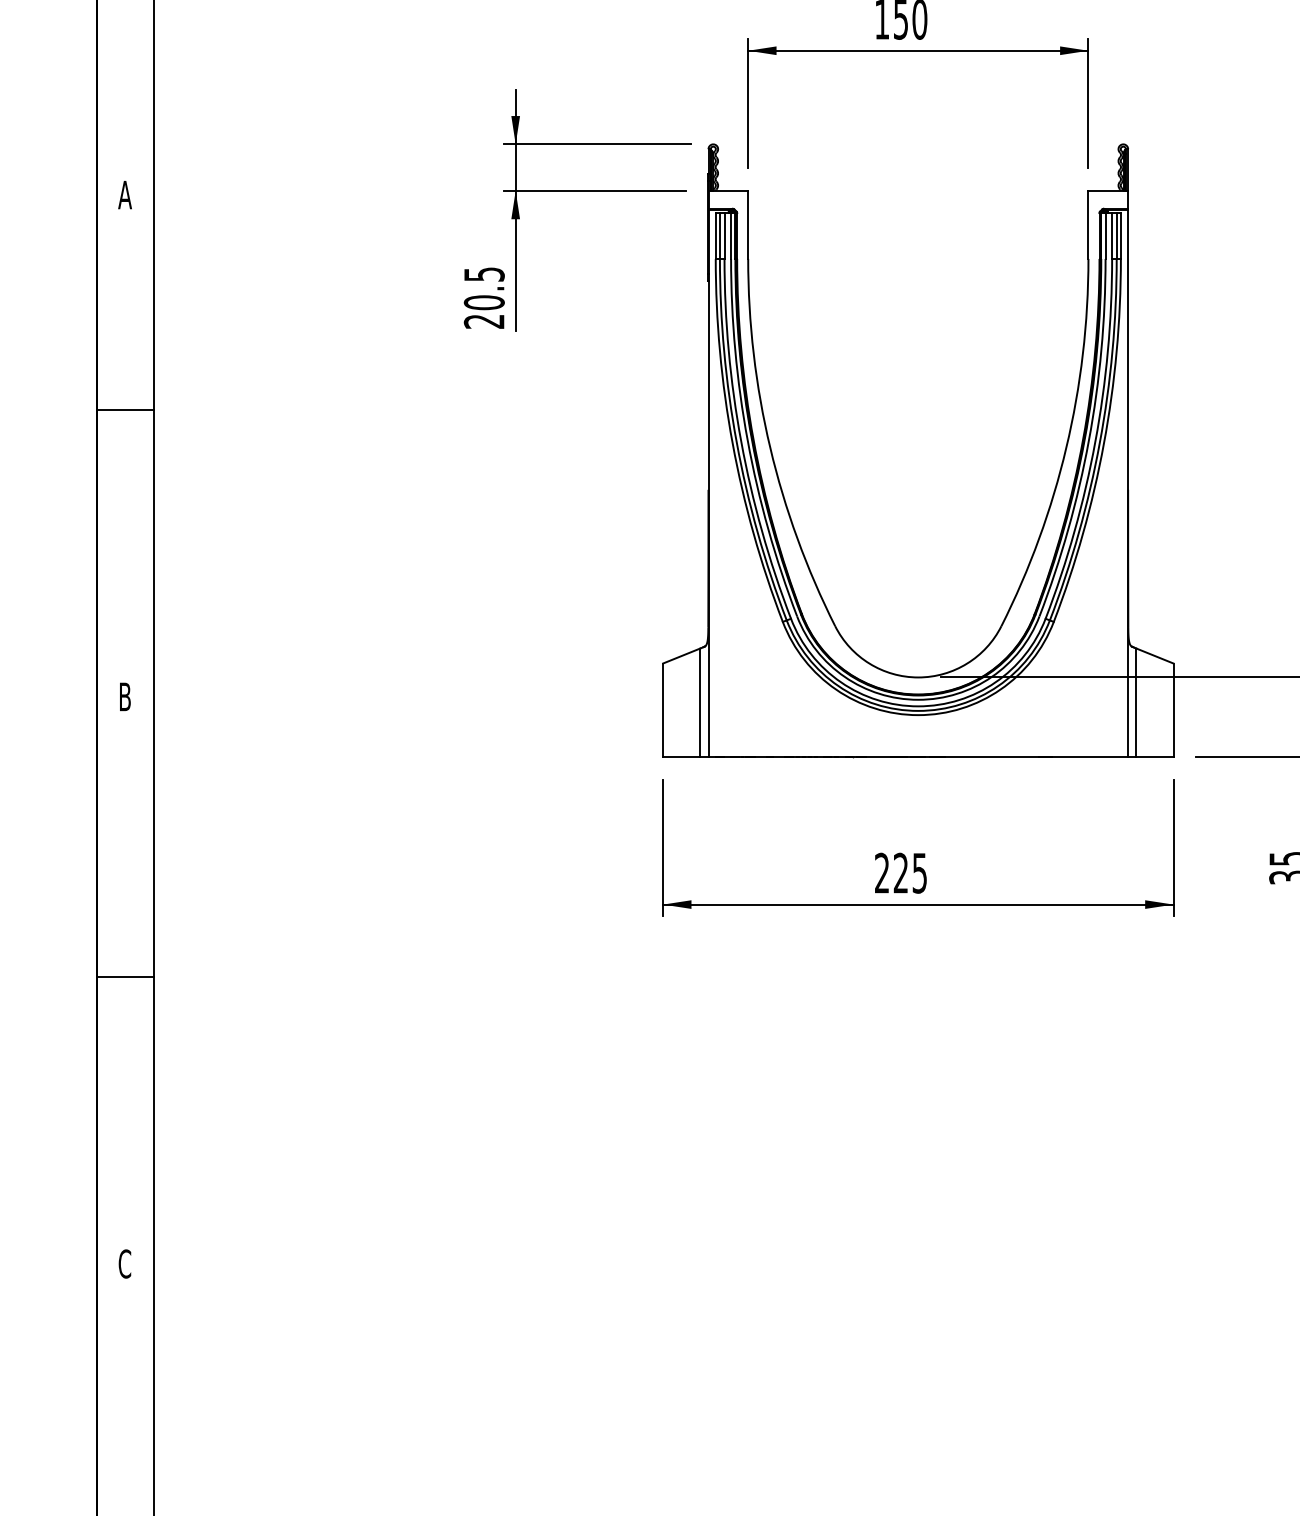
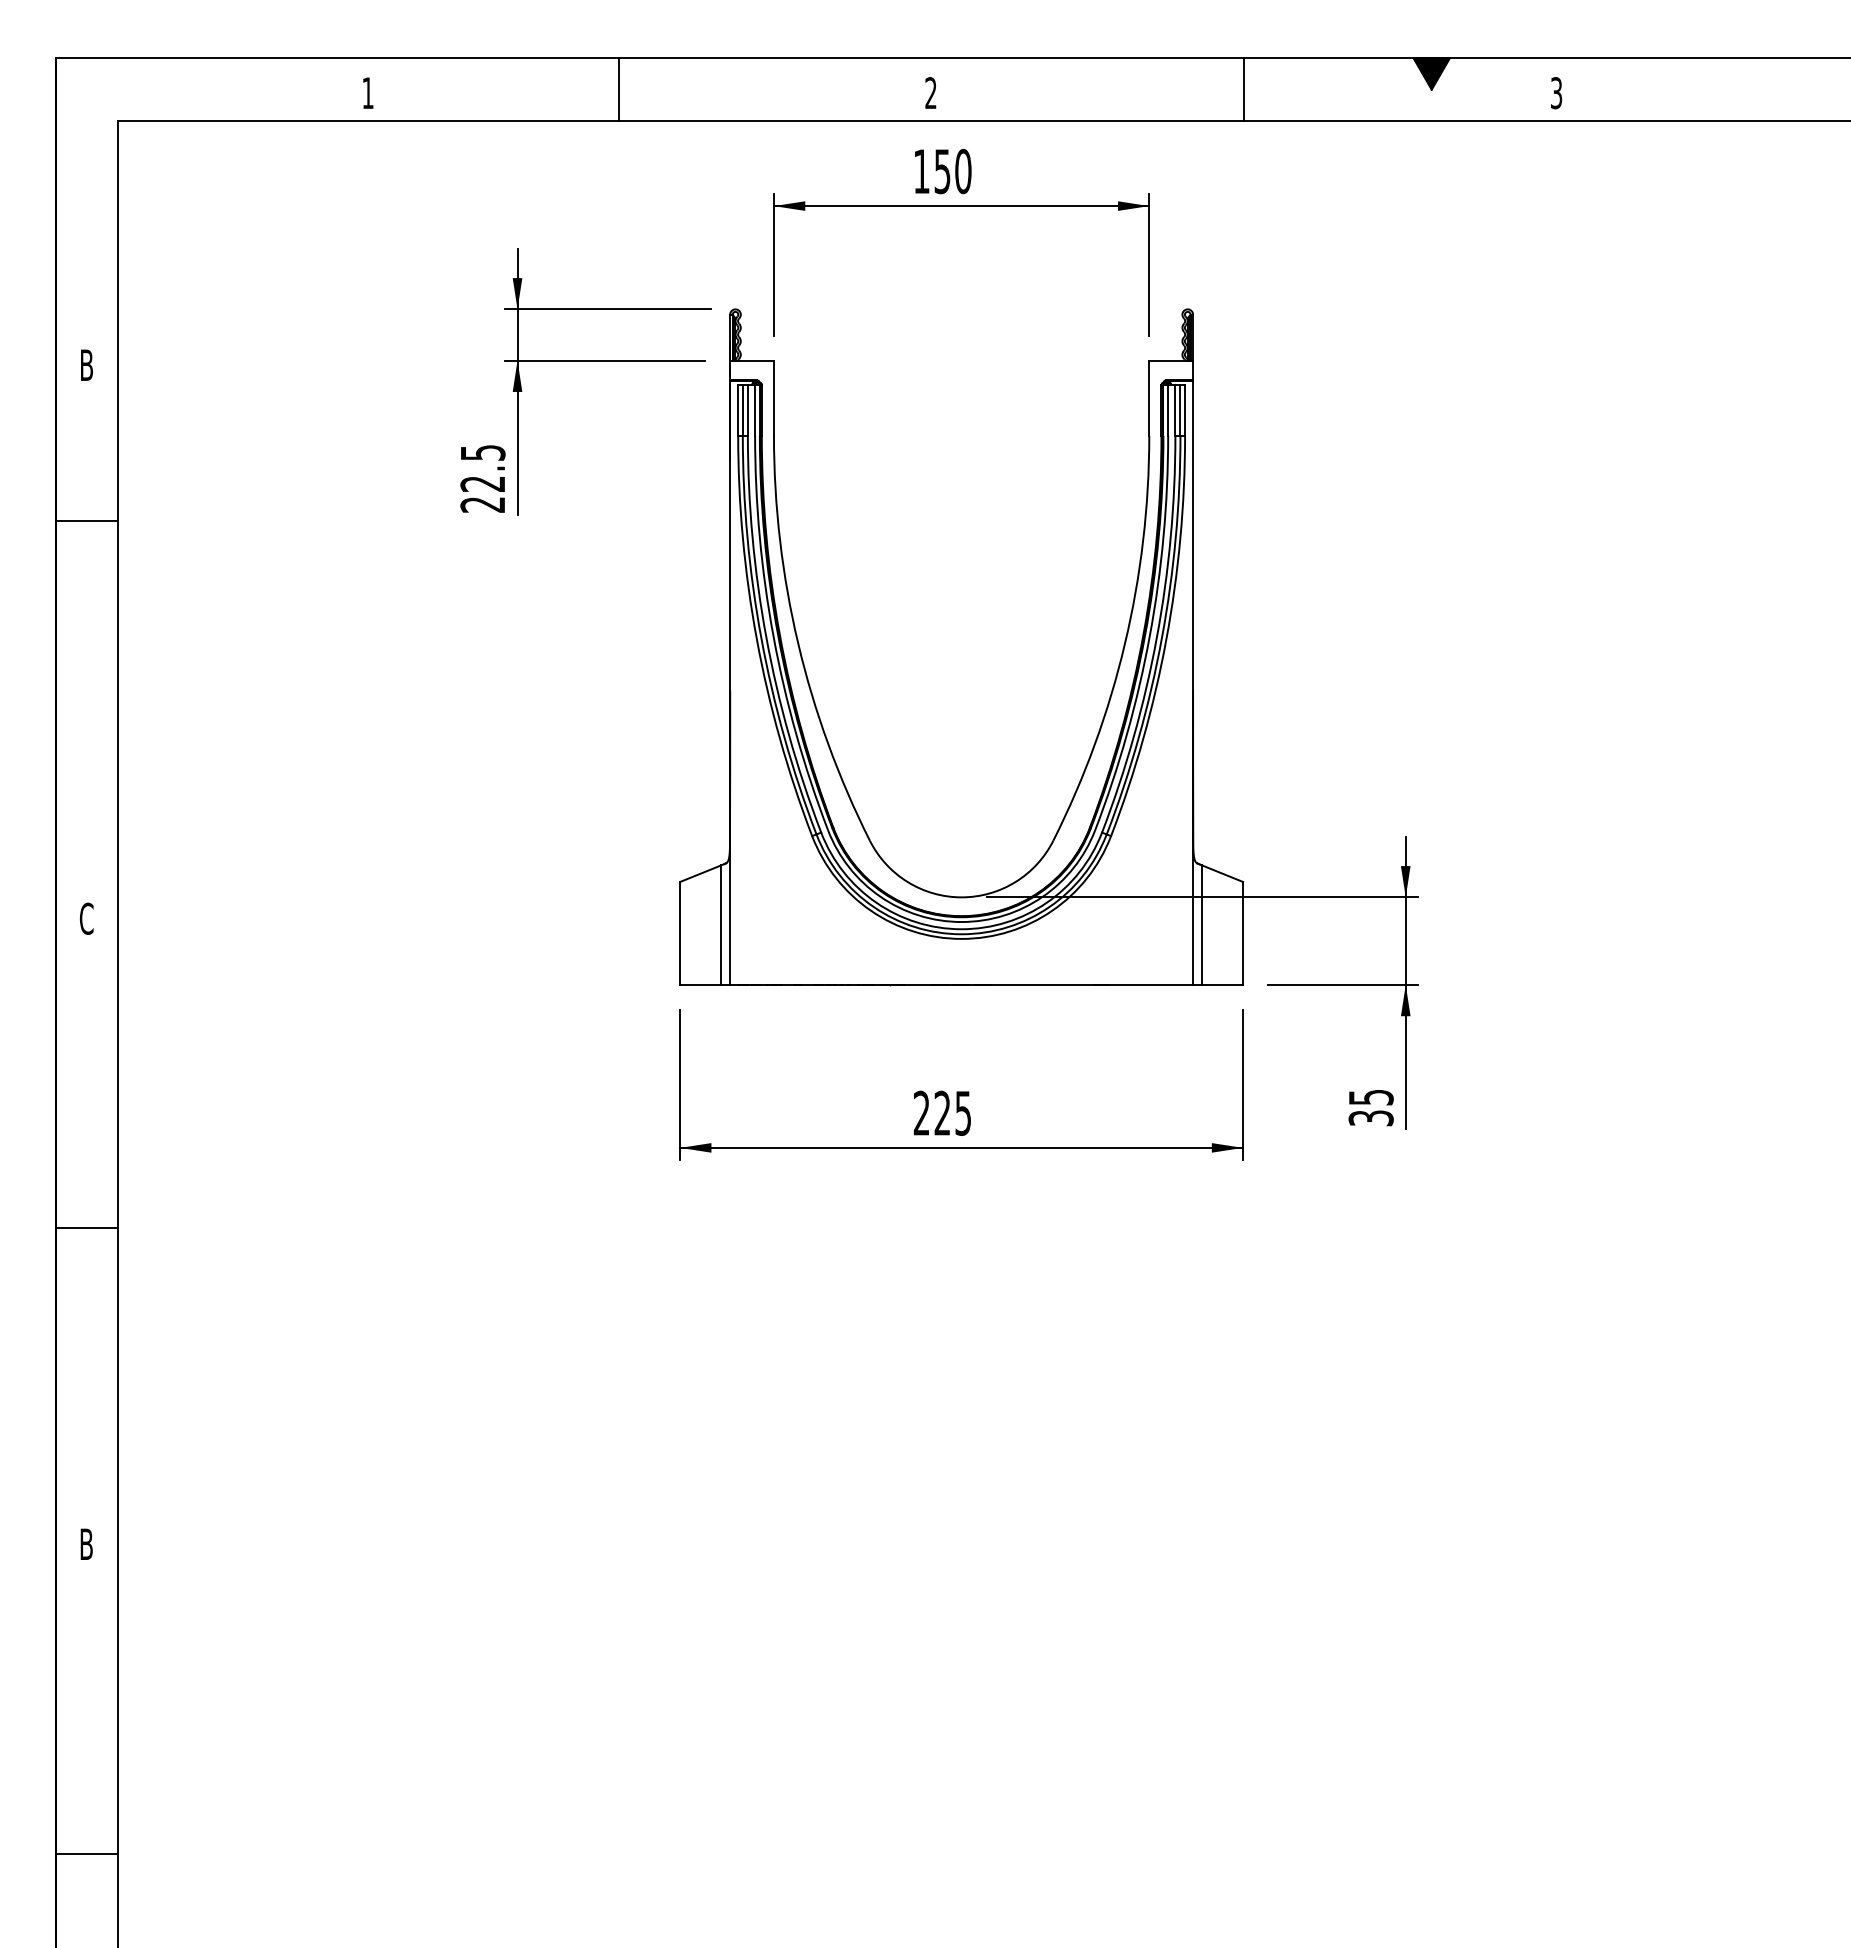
text: (124, 194) -> (86, 364), A -> B
text: (483, 302) -> (482, 483), 20.5 -> 22.5
line: (124, 410) -> (86, 520), moved
text: (124, 696) -> (86, 918), B -> C
text: (124, 1264) -> (86, 1544), C -> B

